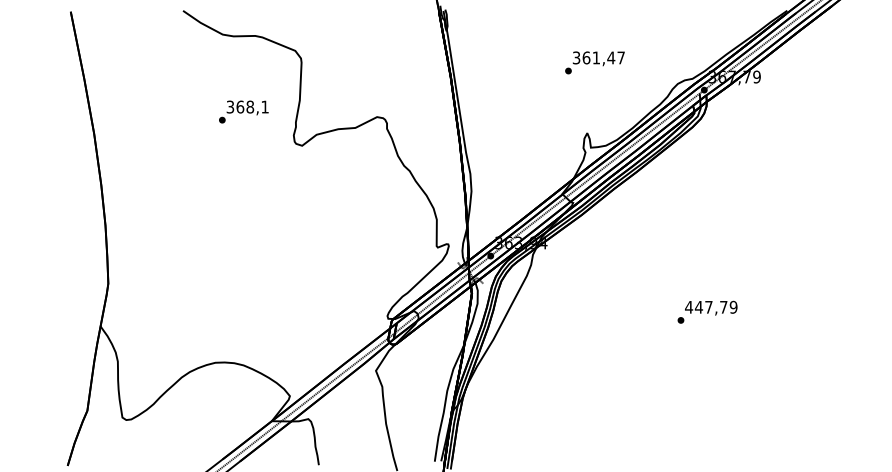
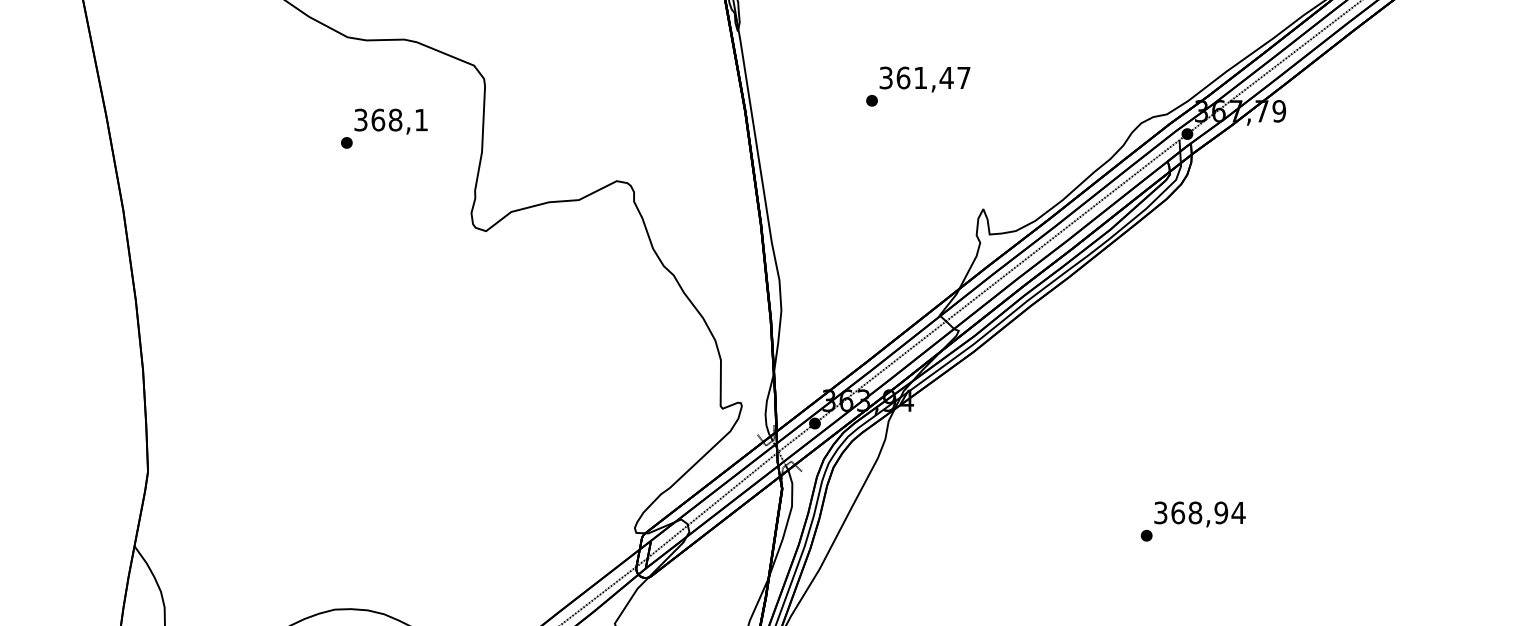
text: (594, 62) -> (917, 85), moved
text: (243, 111) -> (383, 127), moved
text: (711, 306) -> (1199, 511), 447,79 -> 368,94

